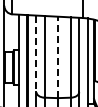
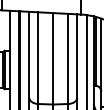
line: (36, 54) -> (29, 55), dashed -> solid
line: (57, 57) -> (52, 58), dashed -> solid

